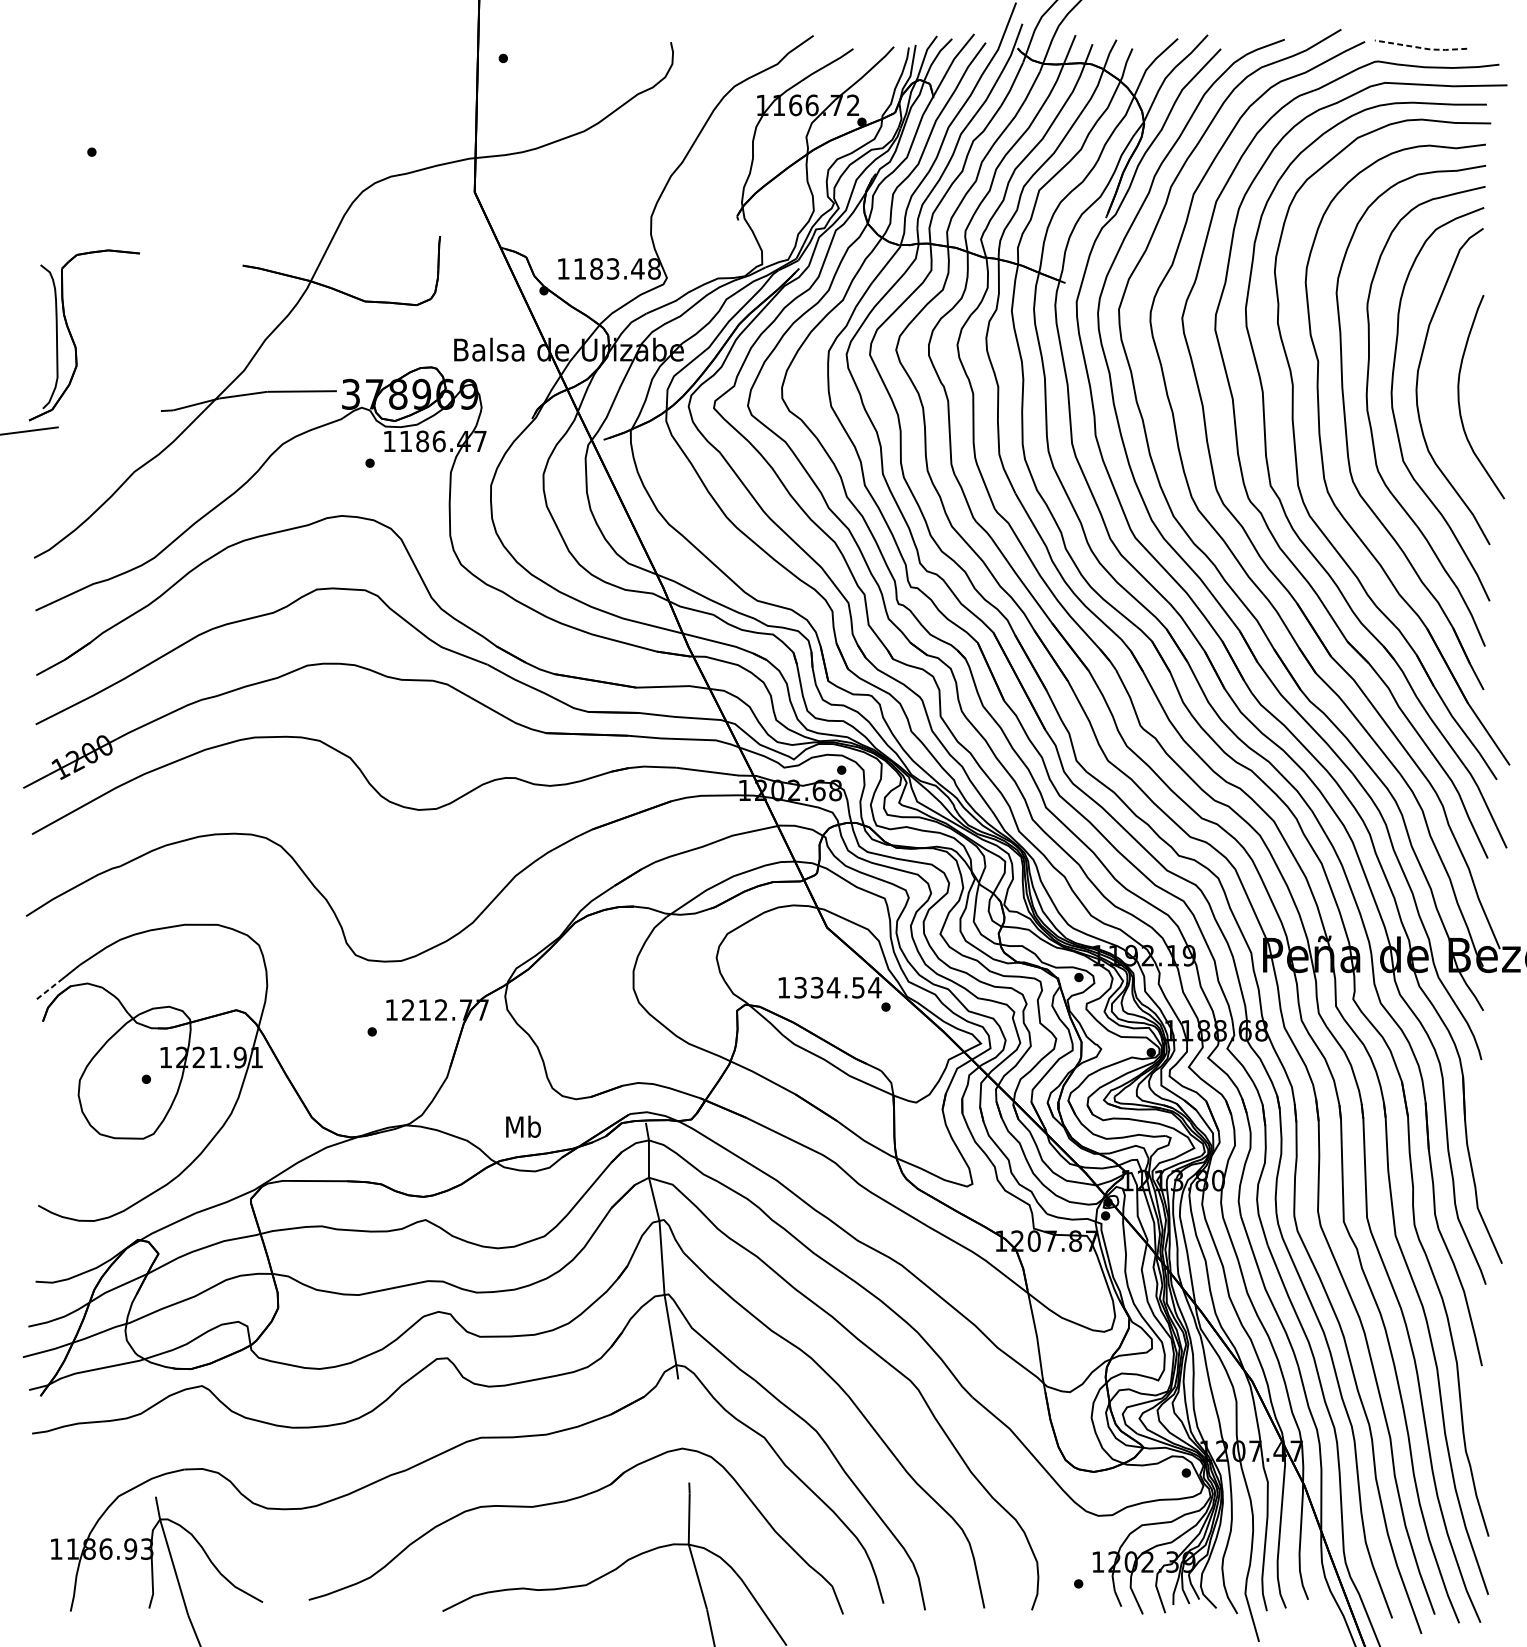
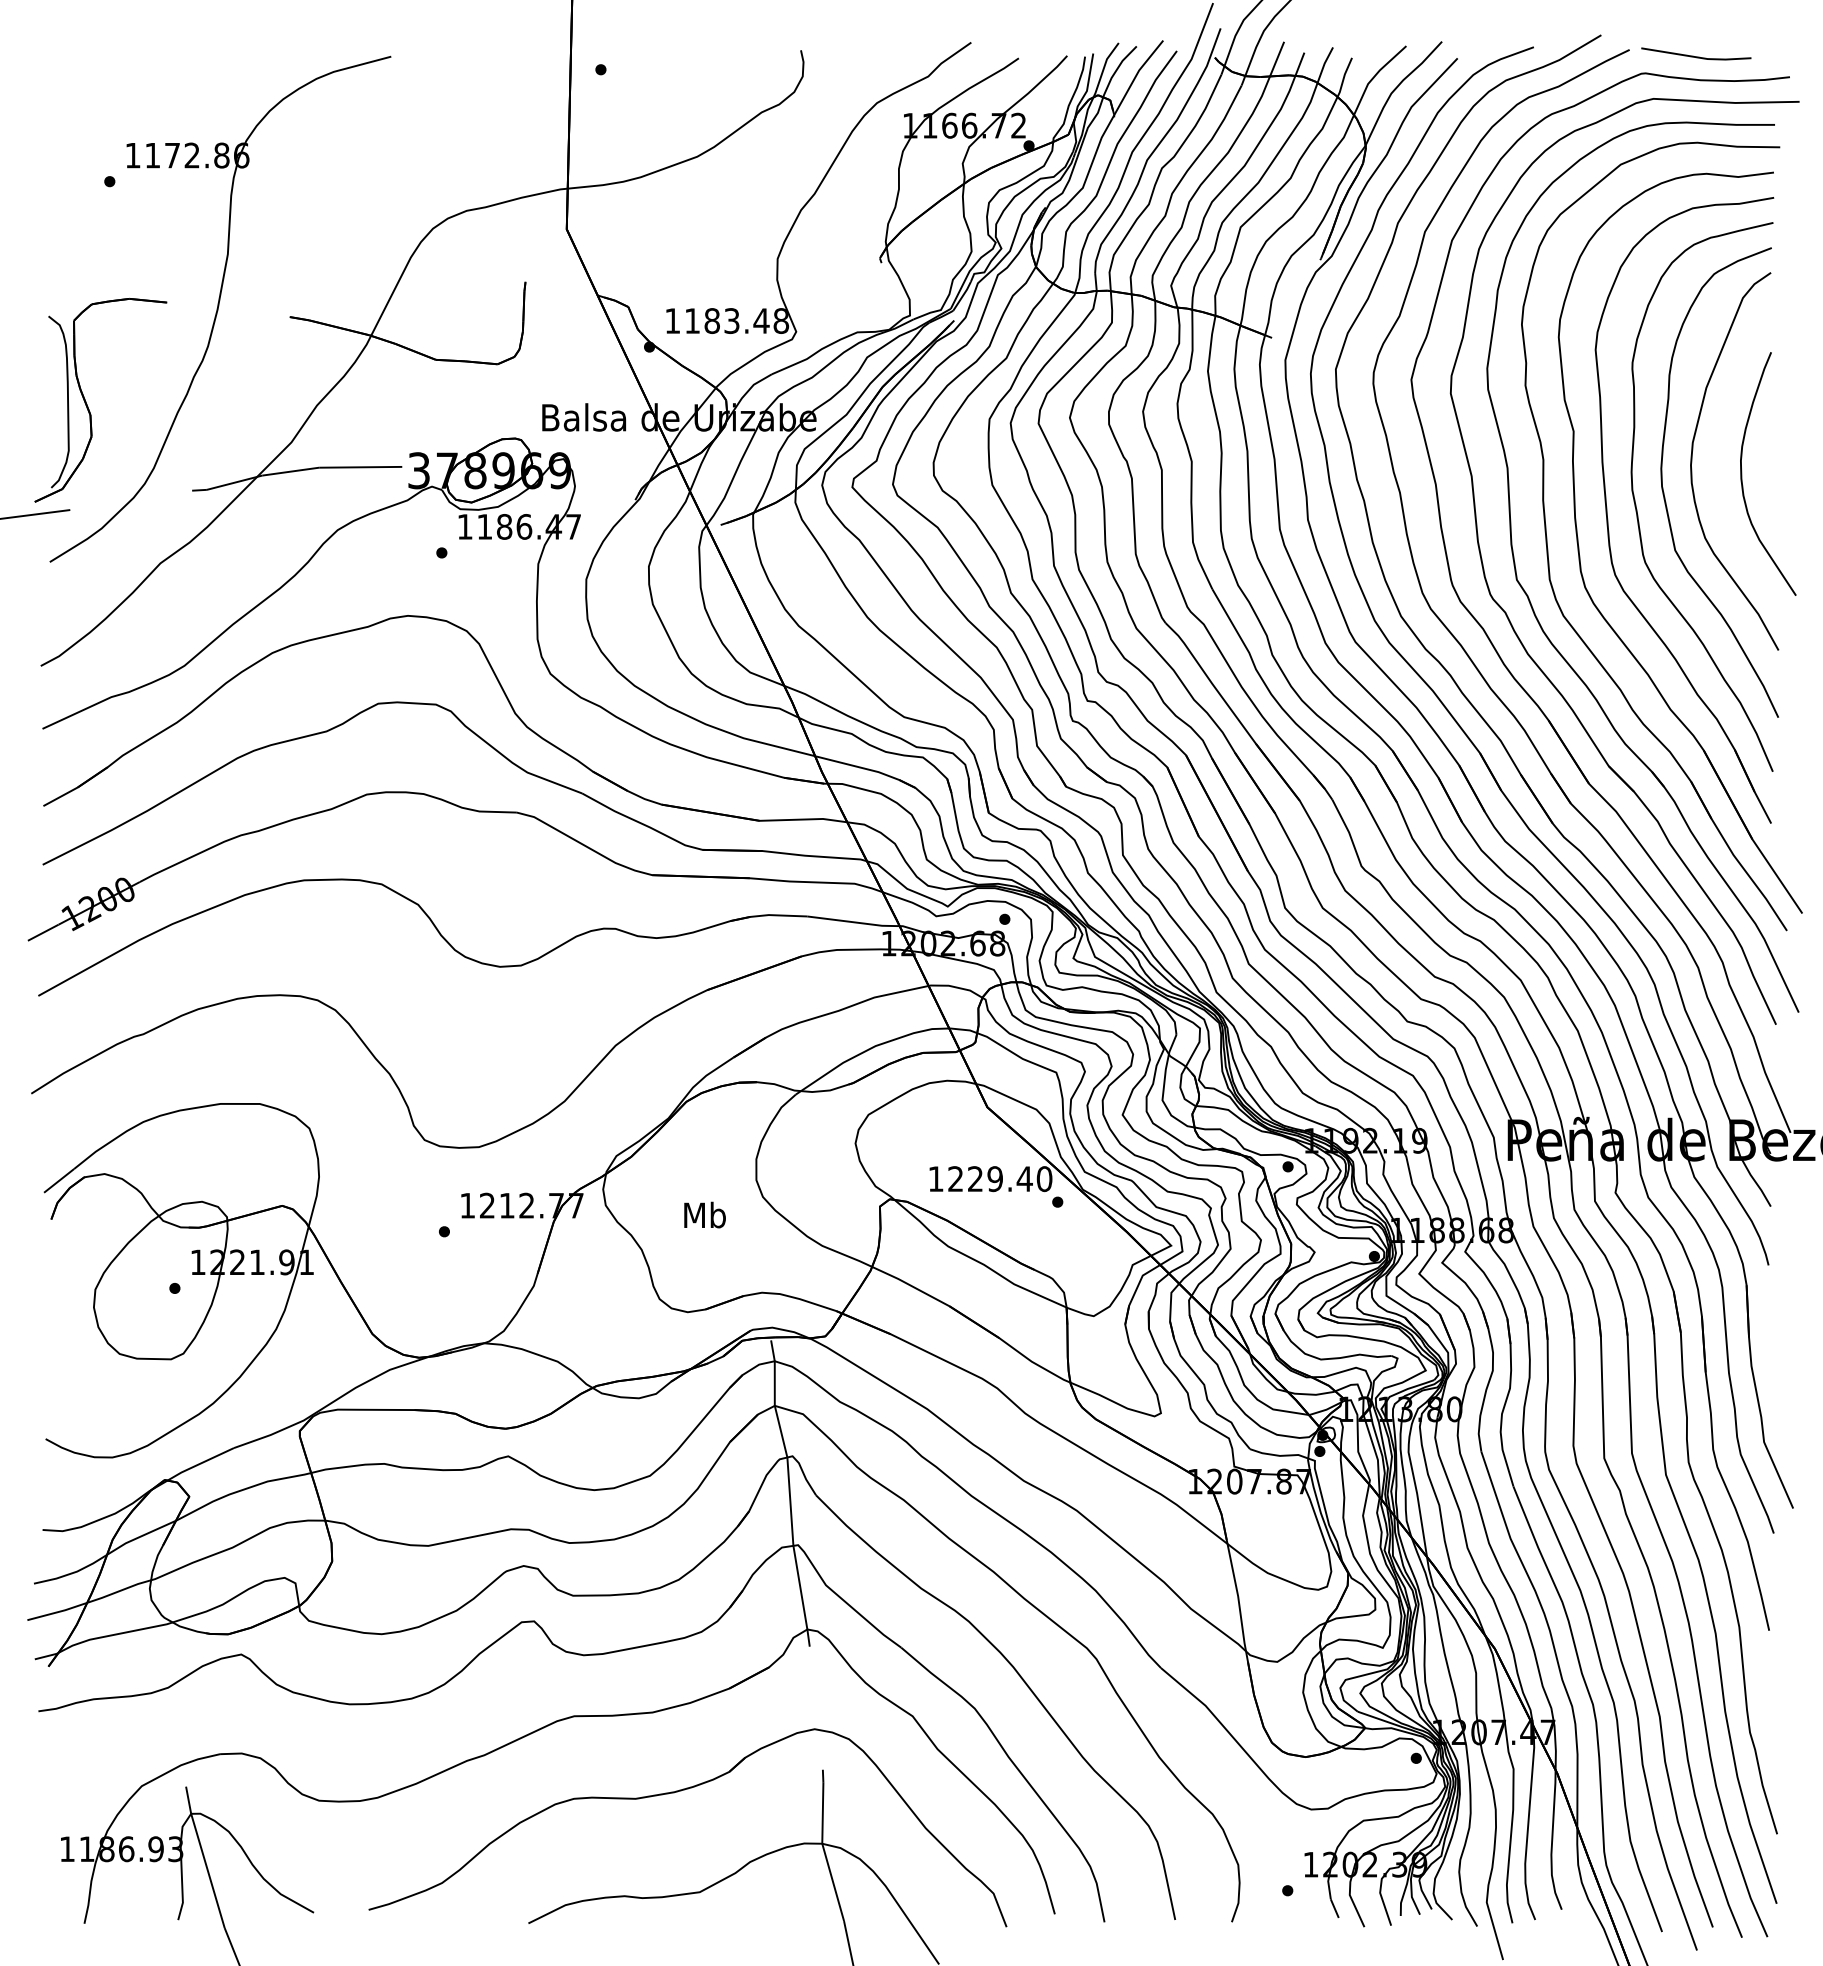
line: (1421, 48) -> (1696, 57), dashed -> solid
part: (184, 258) -> (220, 308), added
line: (49, 988) -> (59, 1180), dashed -> solid
text: (838, 988) -> (1000, 1179), 1334.54 -> 1229.40
text: (523, 1126) -> (704, 1214), moved

